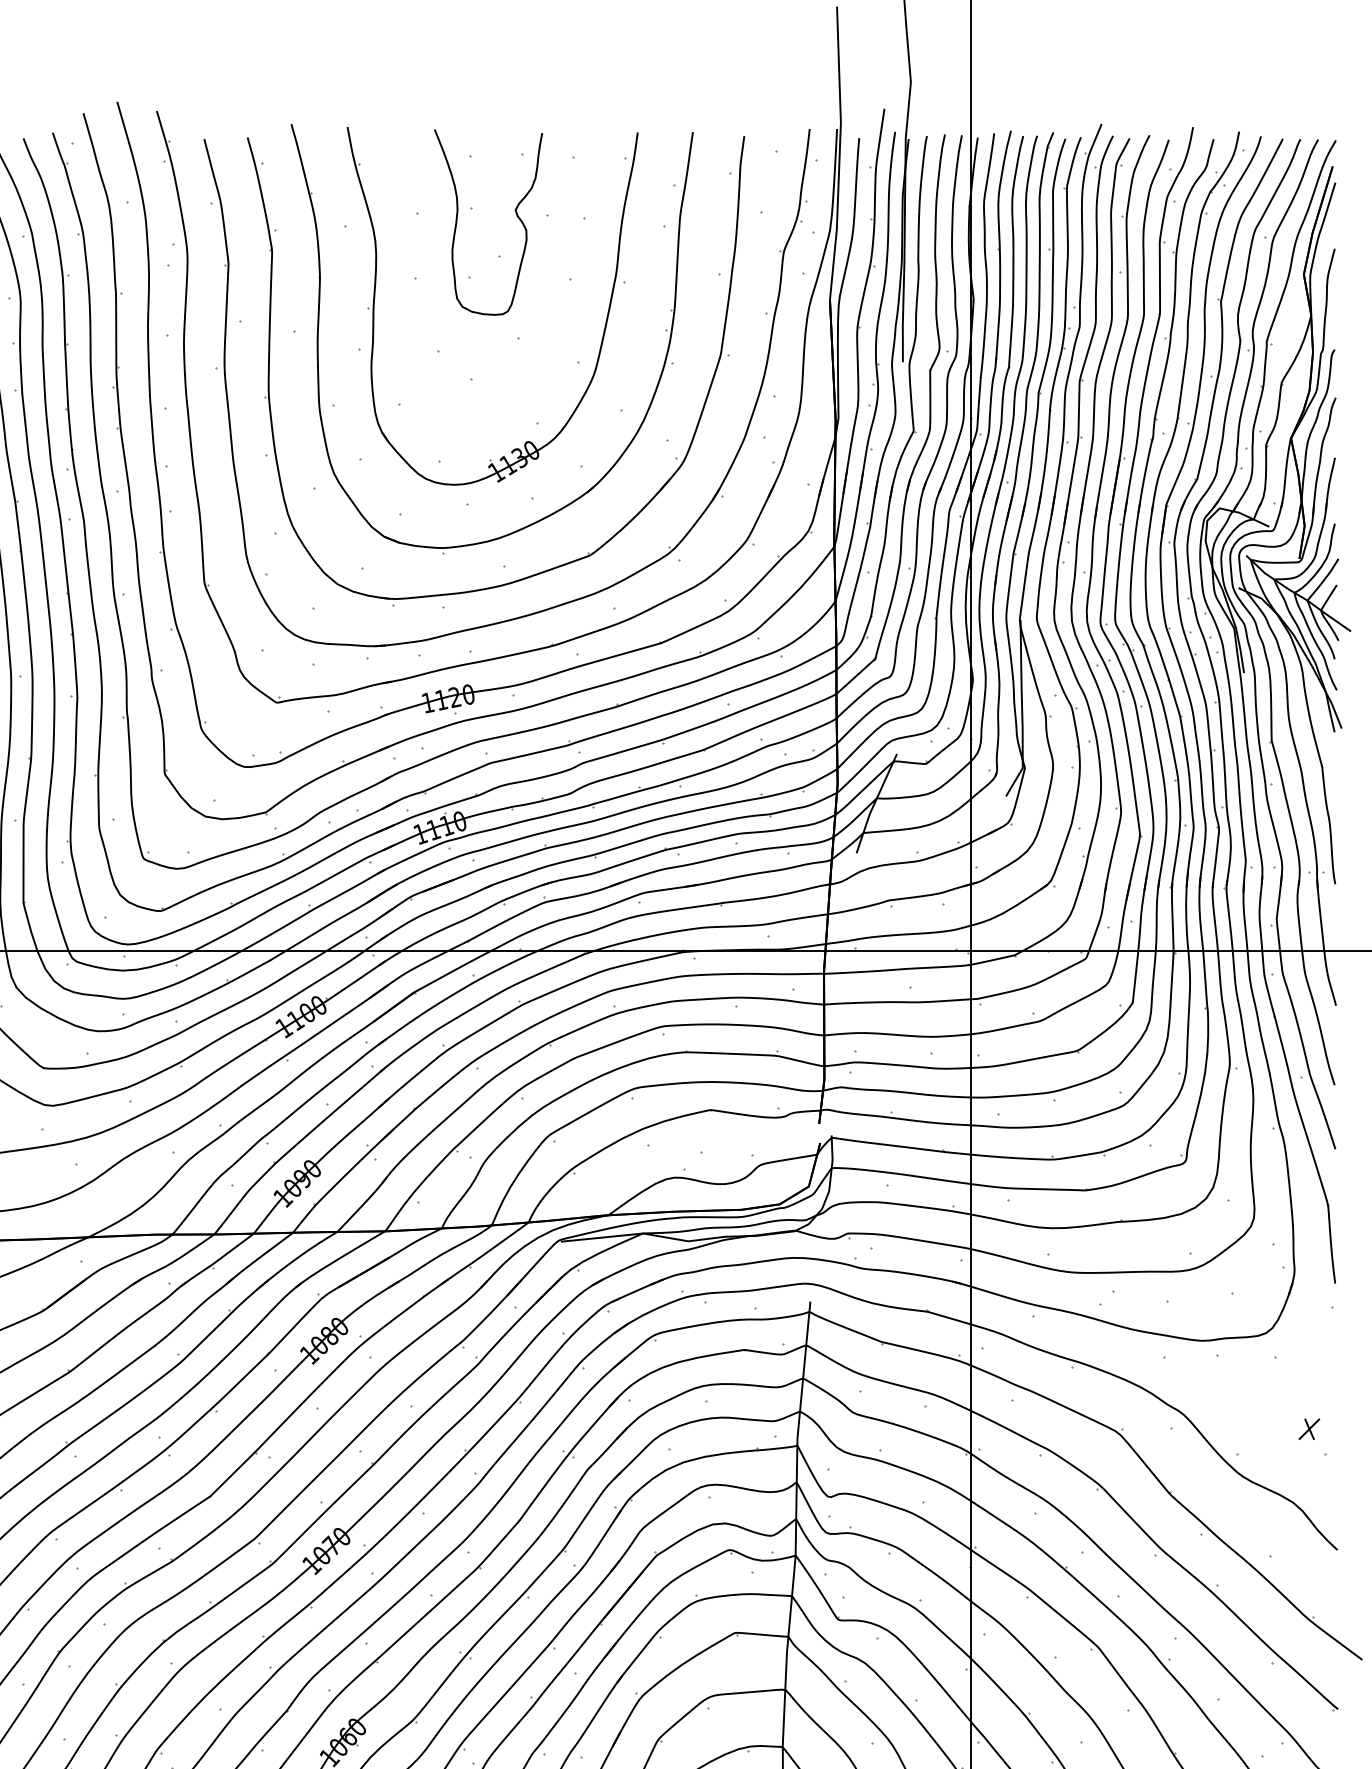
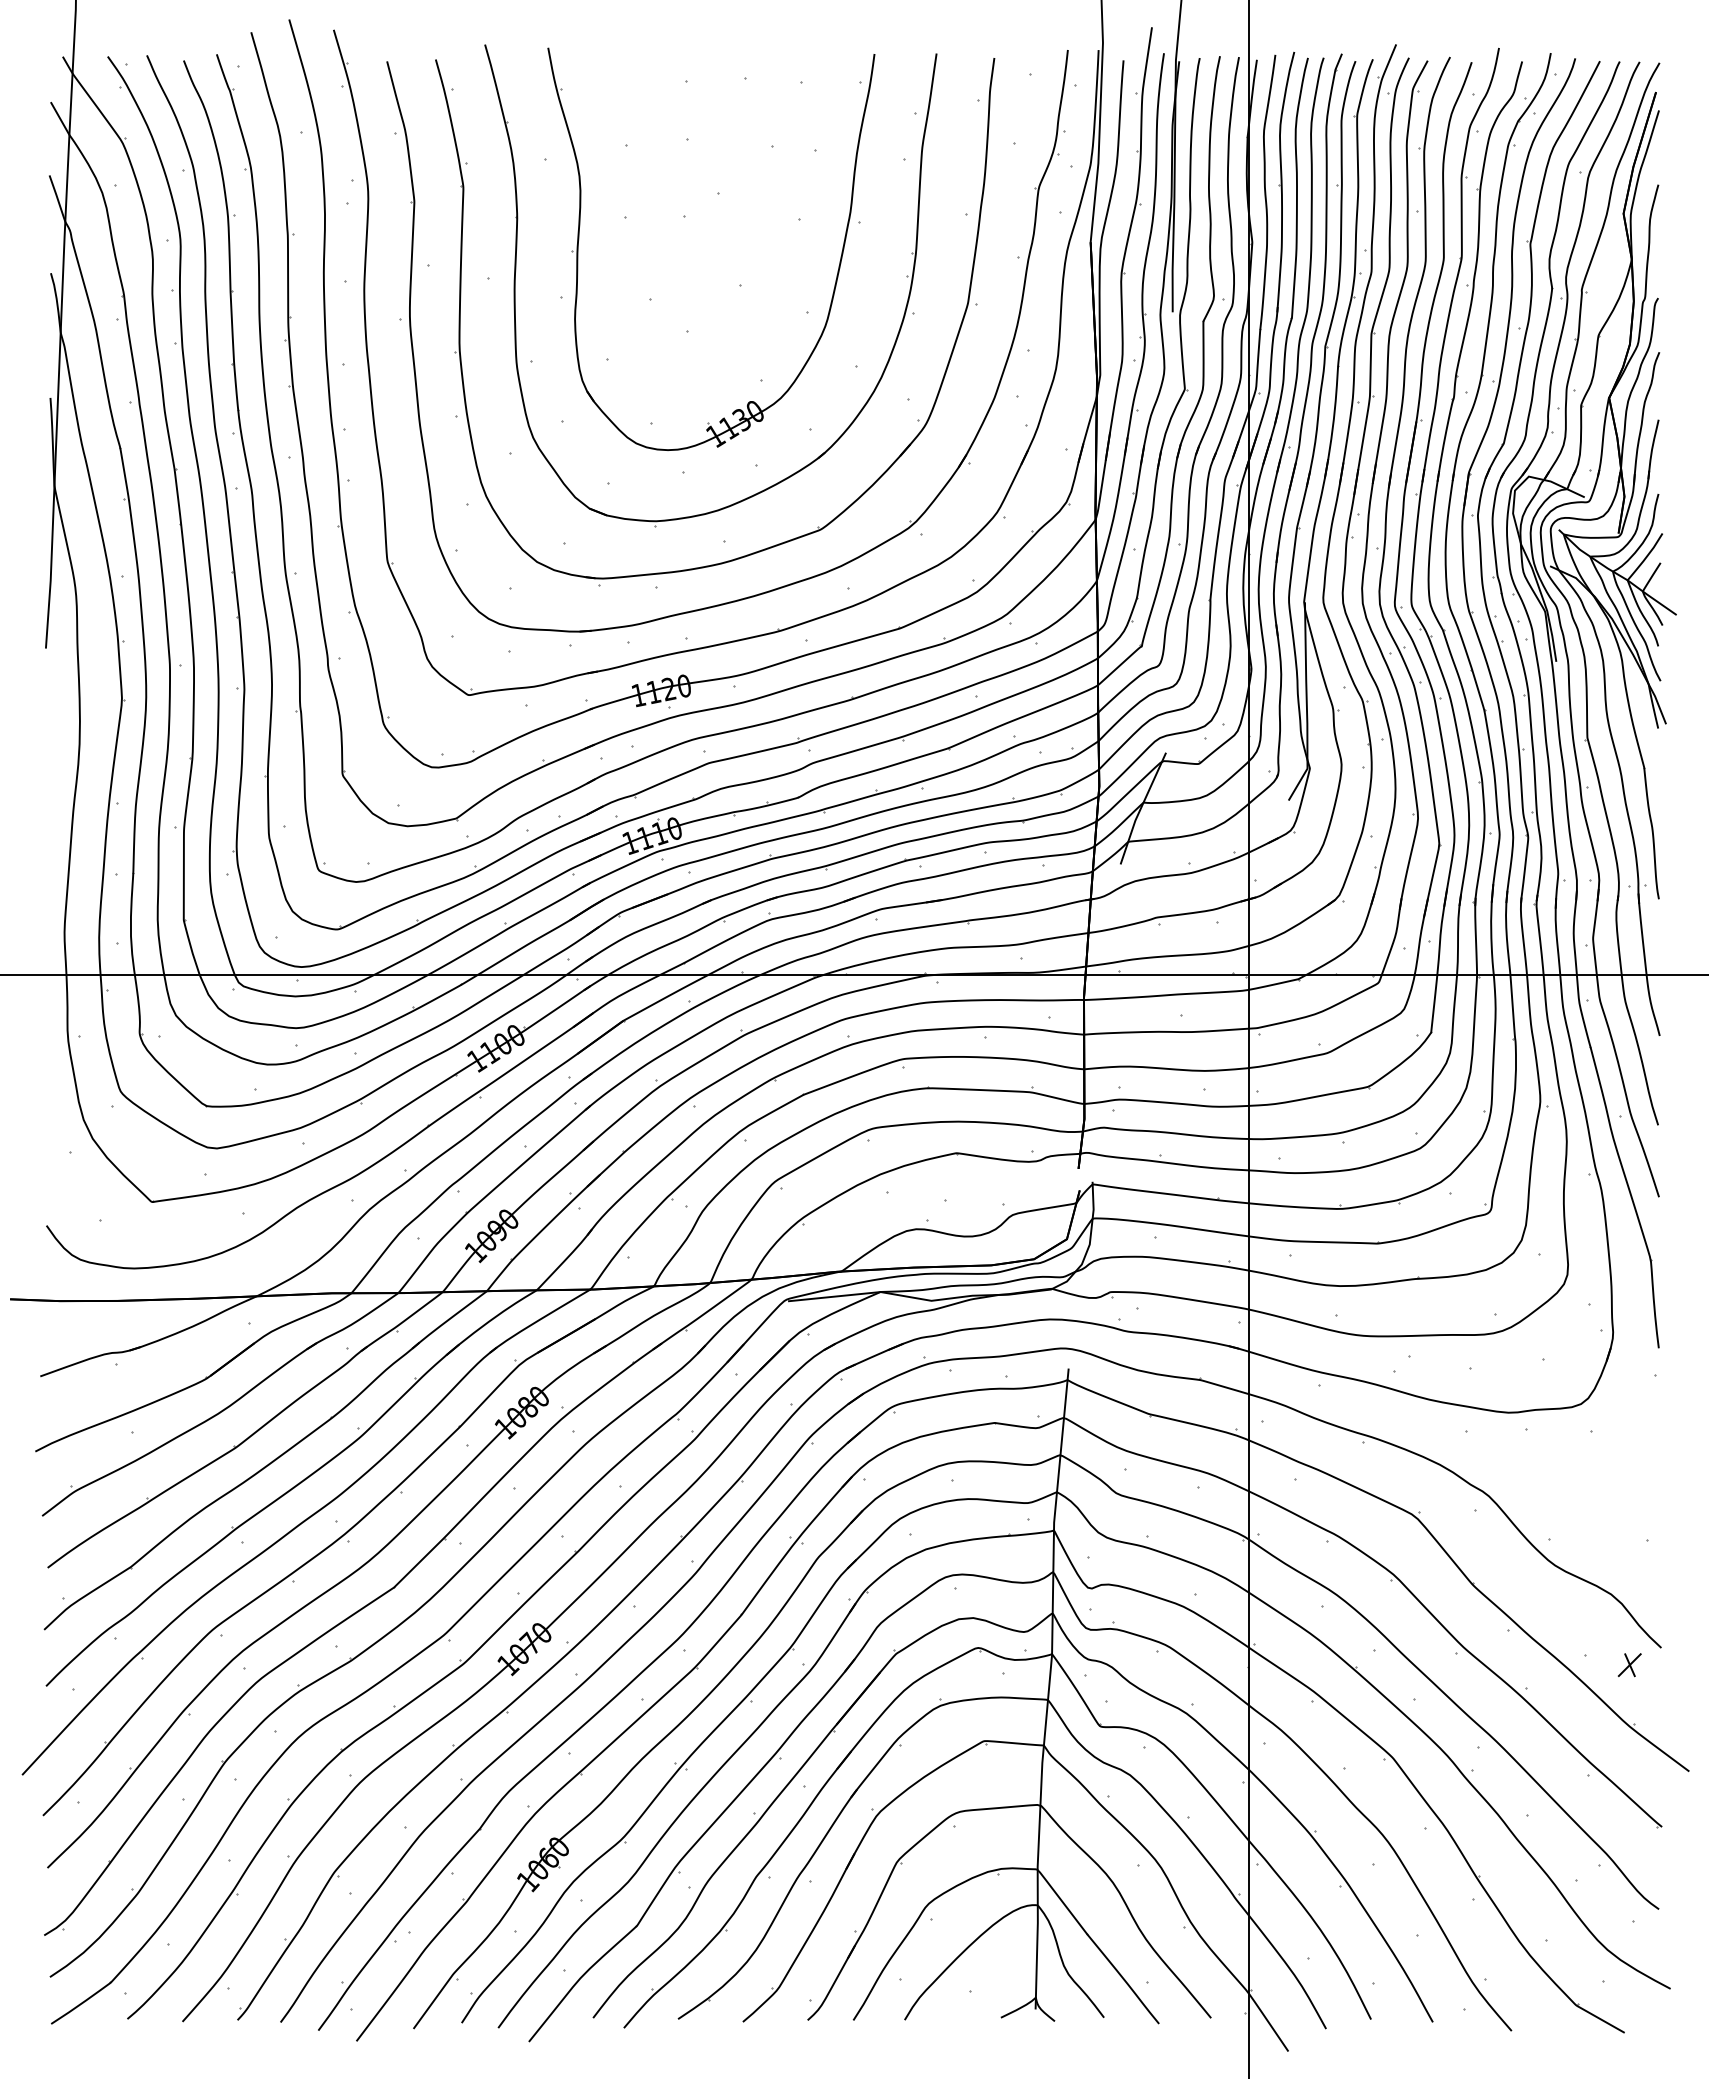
curve: (515, 213) -> (737, 145), removed
part: (1309, 1429) -> (1629, 1665), moved

